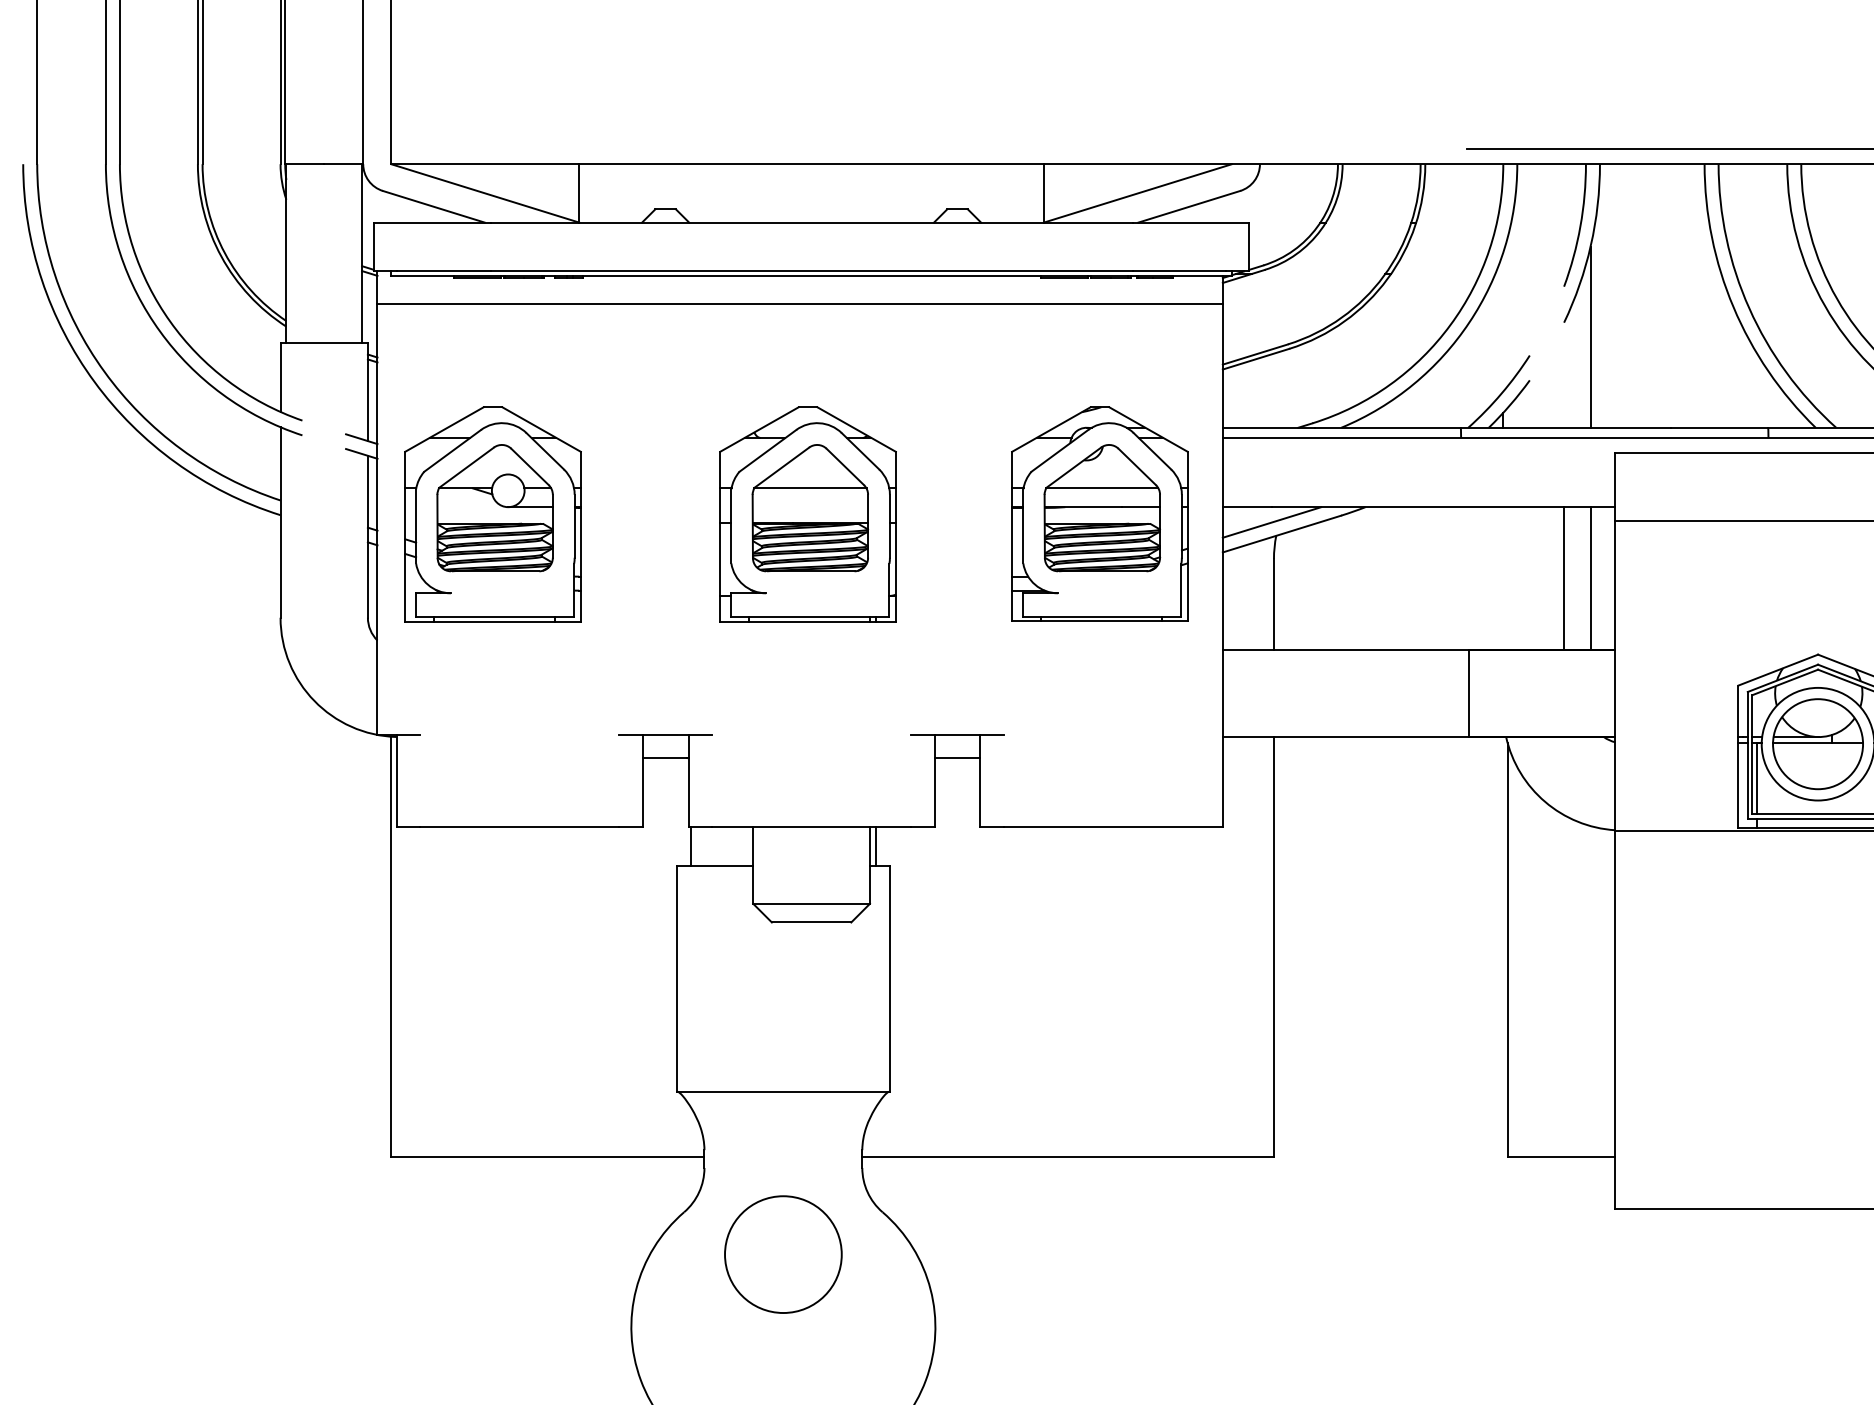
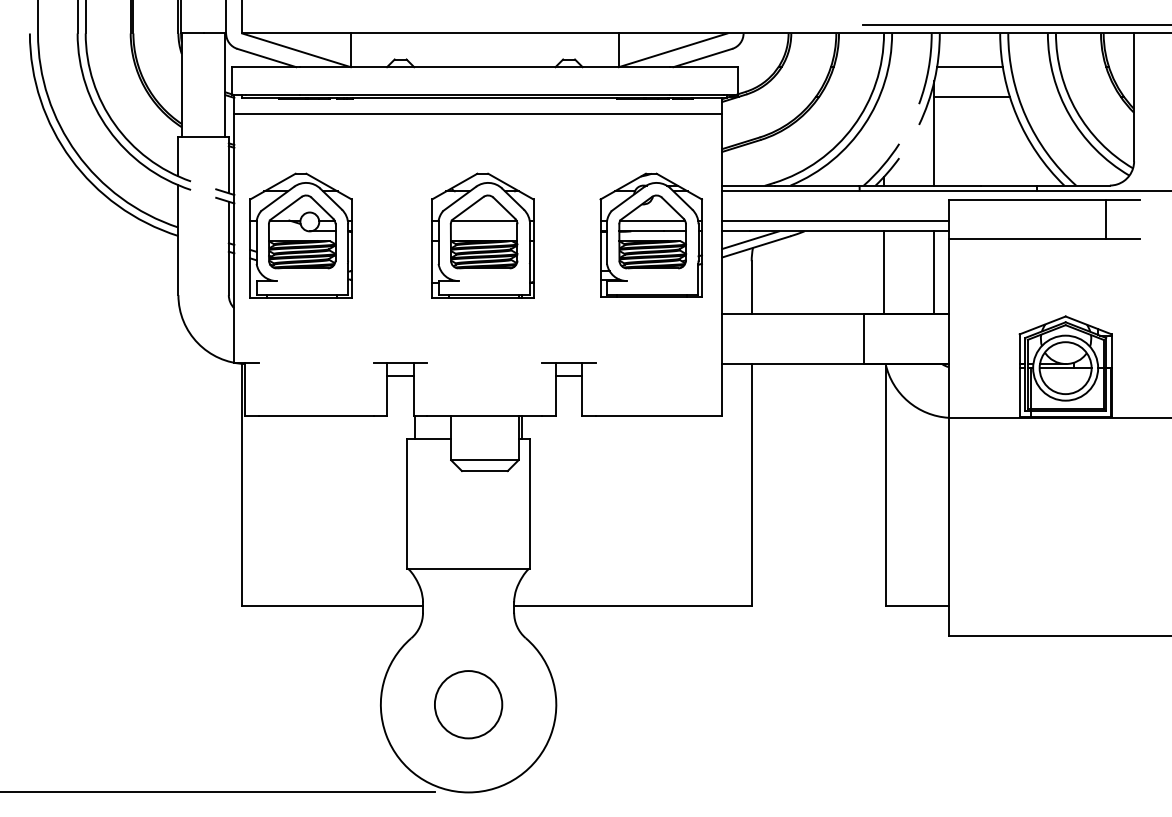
line: (1651, 223) -> (969, 67), added
line: (1654, 273) -> (971, 96), added
line: (1419, 488) -> (835, 220), added
line: (1564, 578) -> (884, 272), moved
circle: (783, 1254) -> (468, 704), moved

